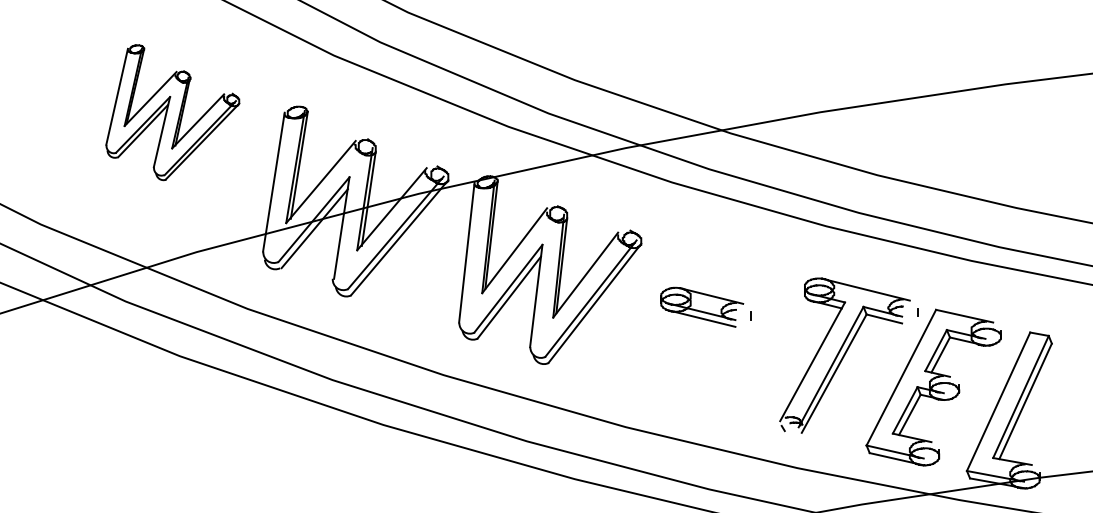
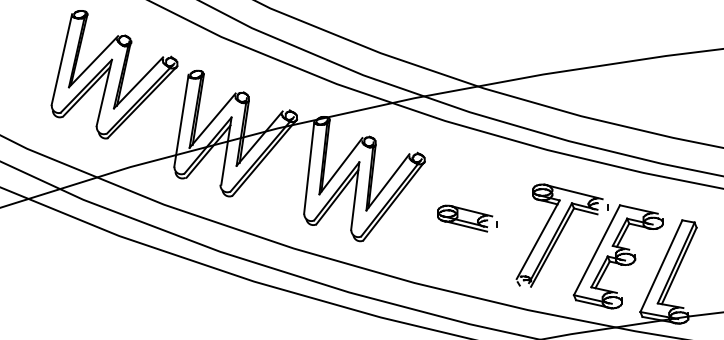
part: (172, 112) -> (114, 74), size x1.43
part: (705, 307) -> (467, 218), moved

